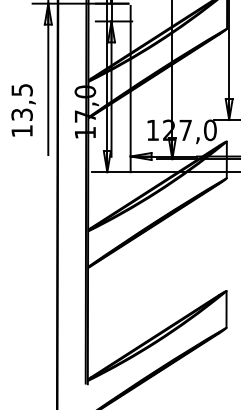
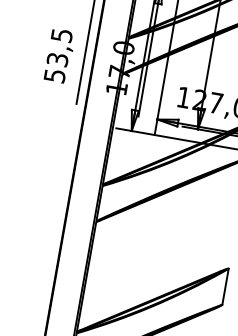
text: (21, 131) -> (54, 76), 13,5 -> 53,5

